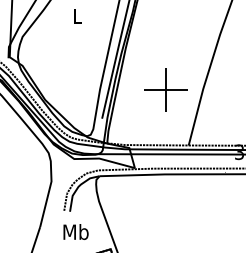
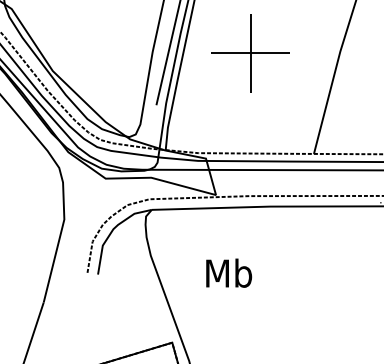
part: (165, 89) -> (249, 52), moved
text: (75, 231) -> (228, 272), moved

